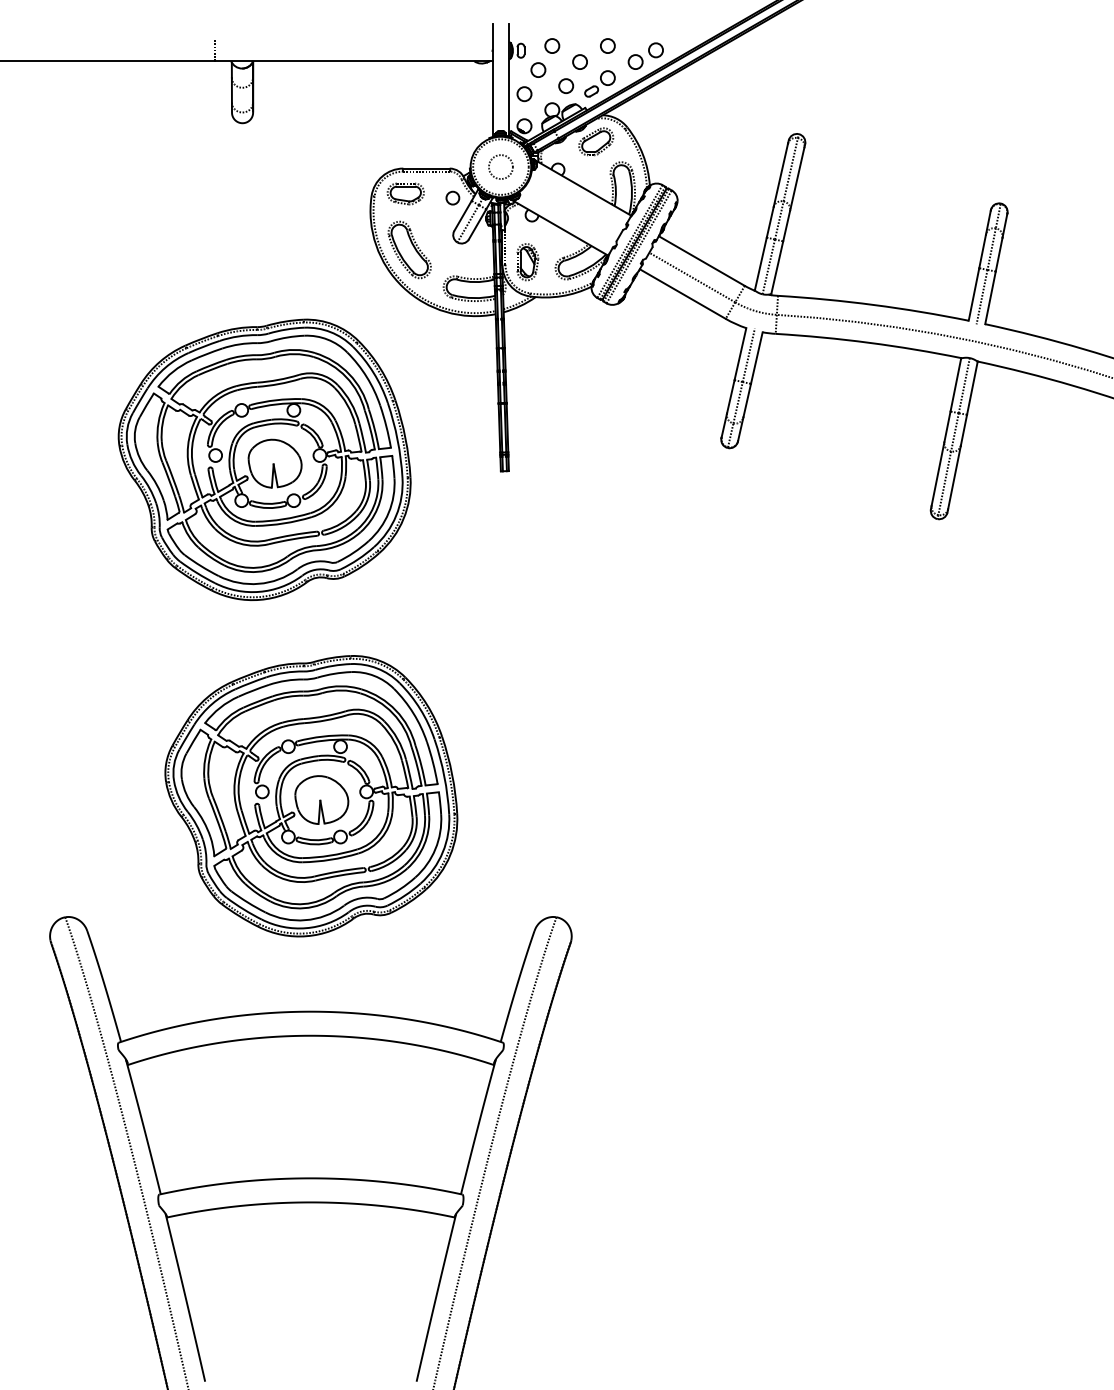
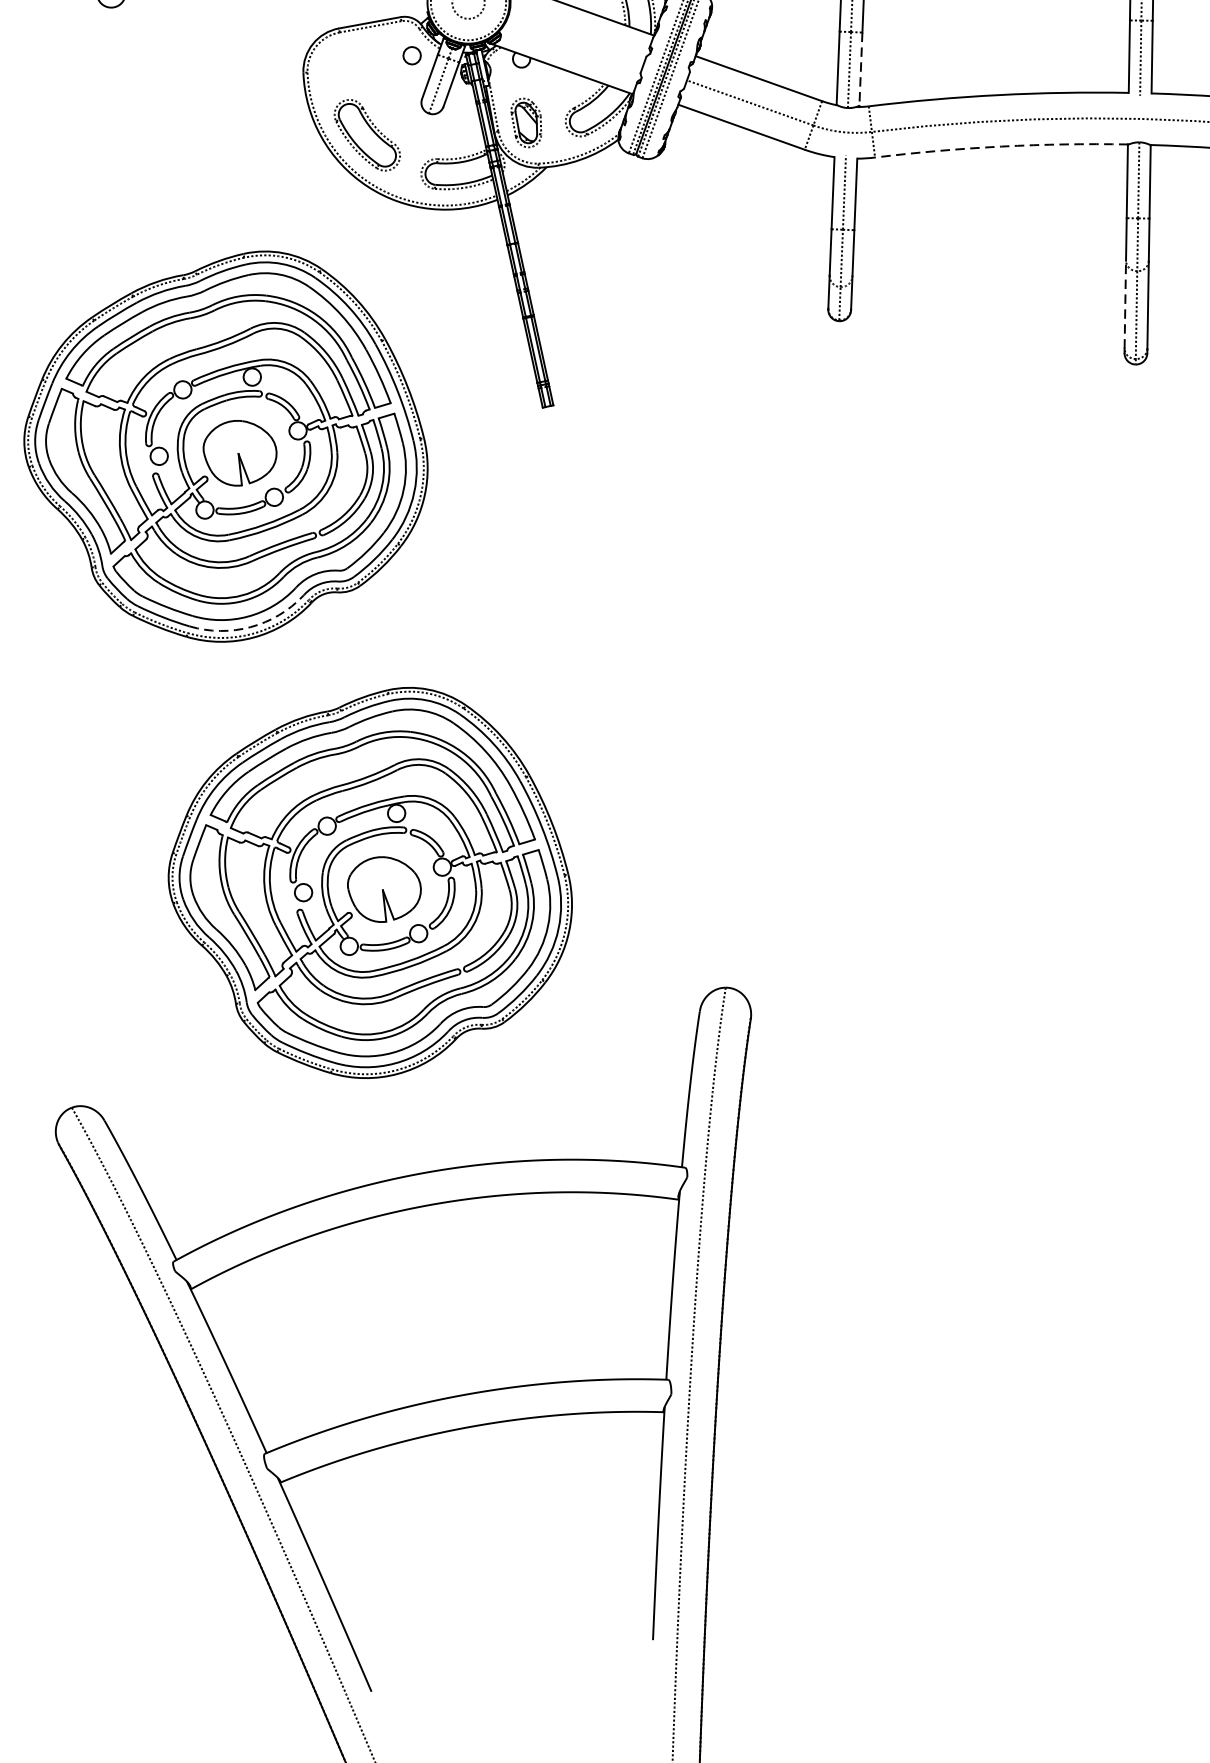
part: (405, 193) -> (347, 61), removed
line: (777, 268) -> (861, 70), solid -> dashed
arc: (869, 342) -> (1001, 146), solid -> dashed
line: (938, 473) -> (1125, 303), solid -> dashed
arc: (259, 591) -> (250, 626), solid -> dashed

